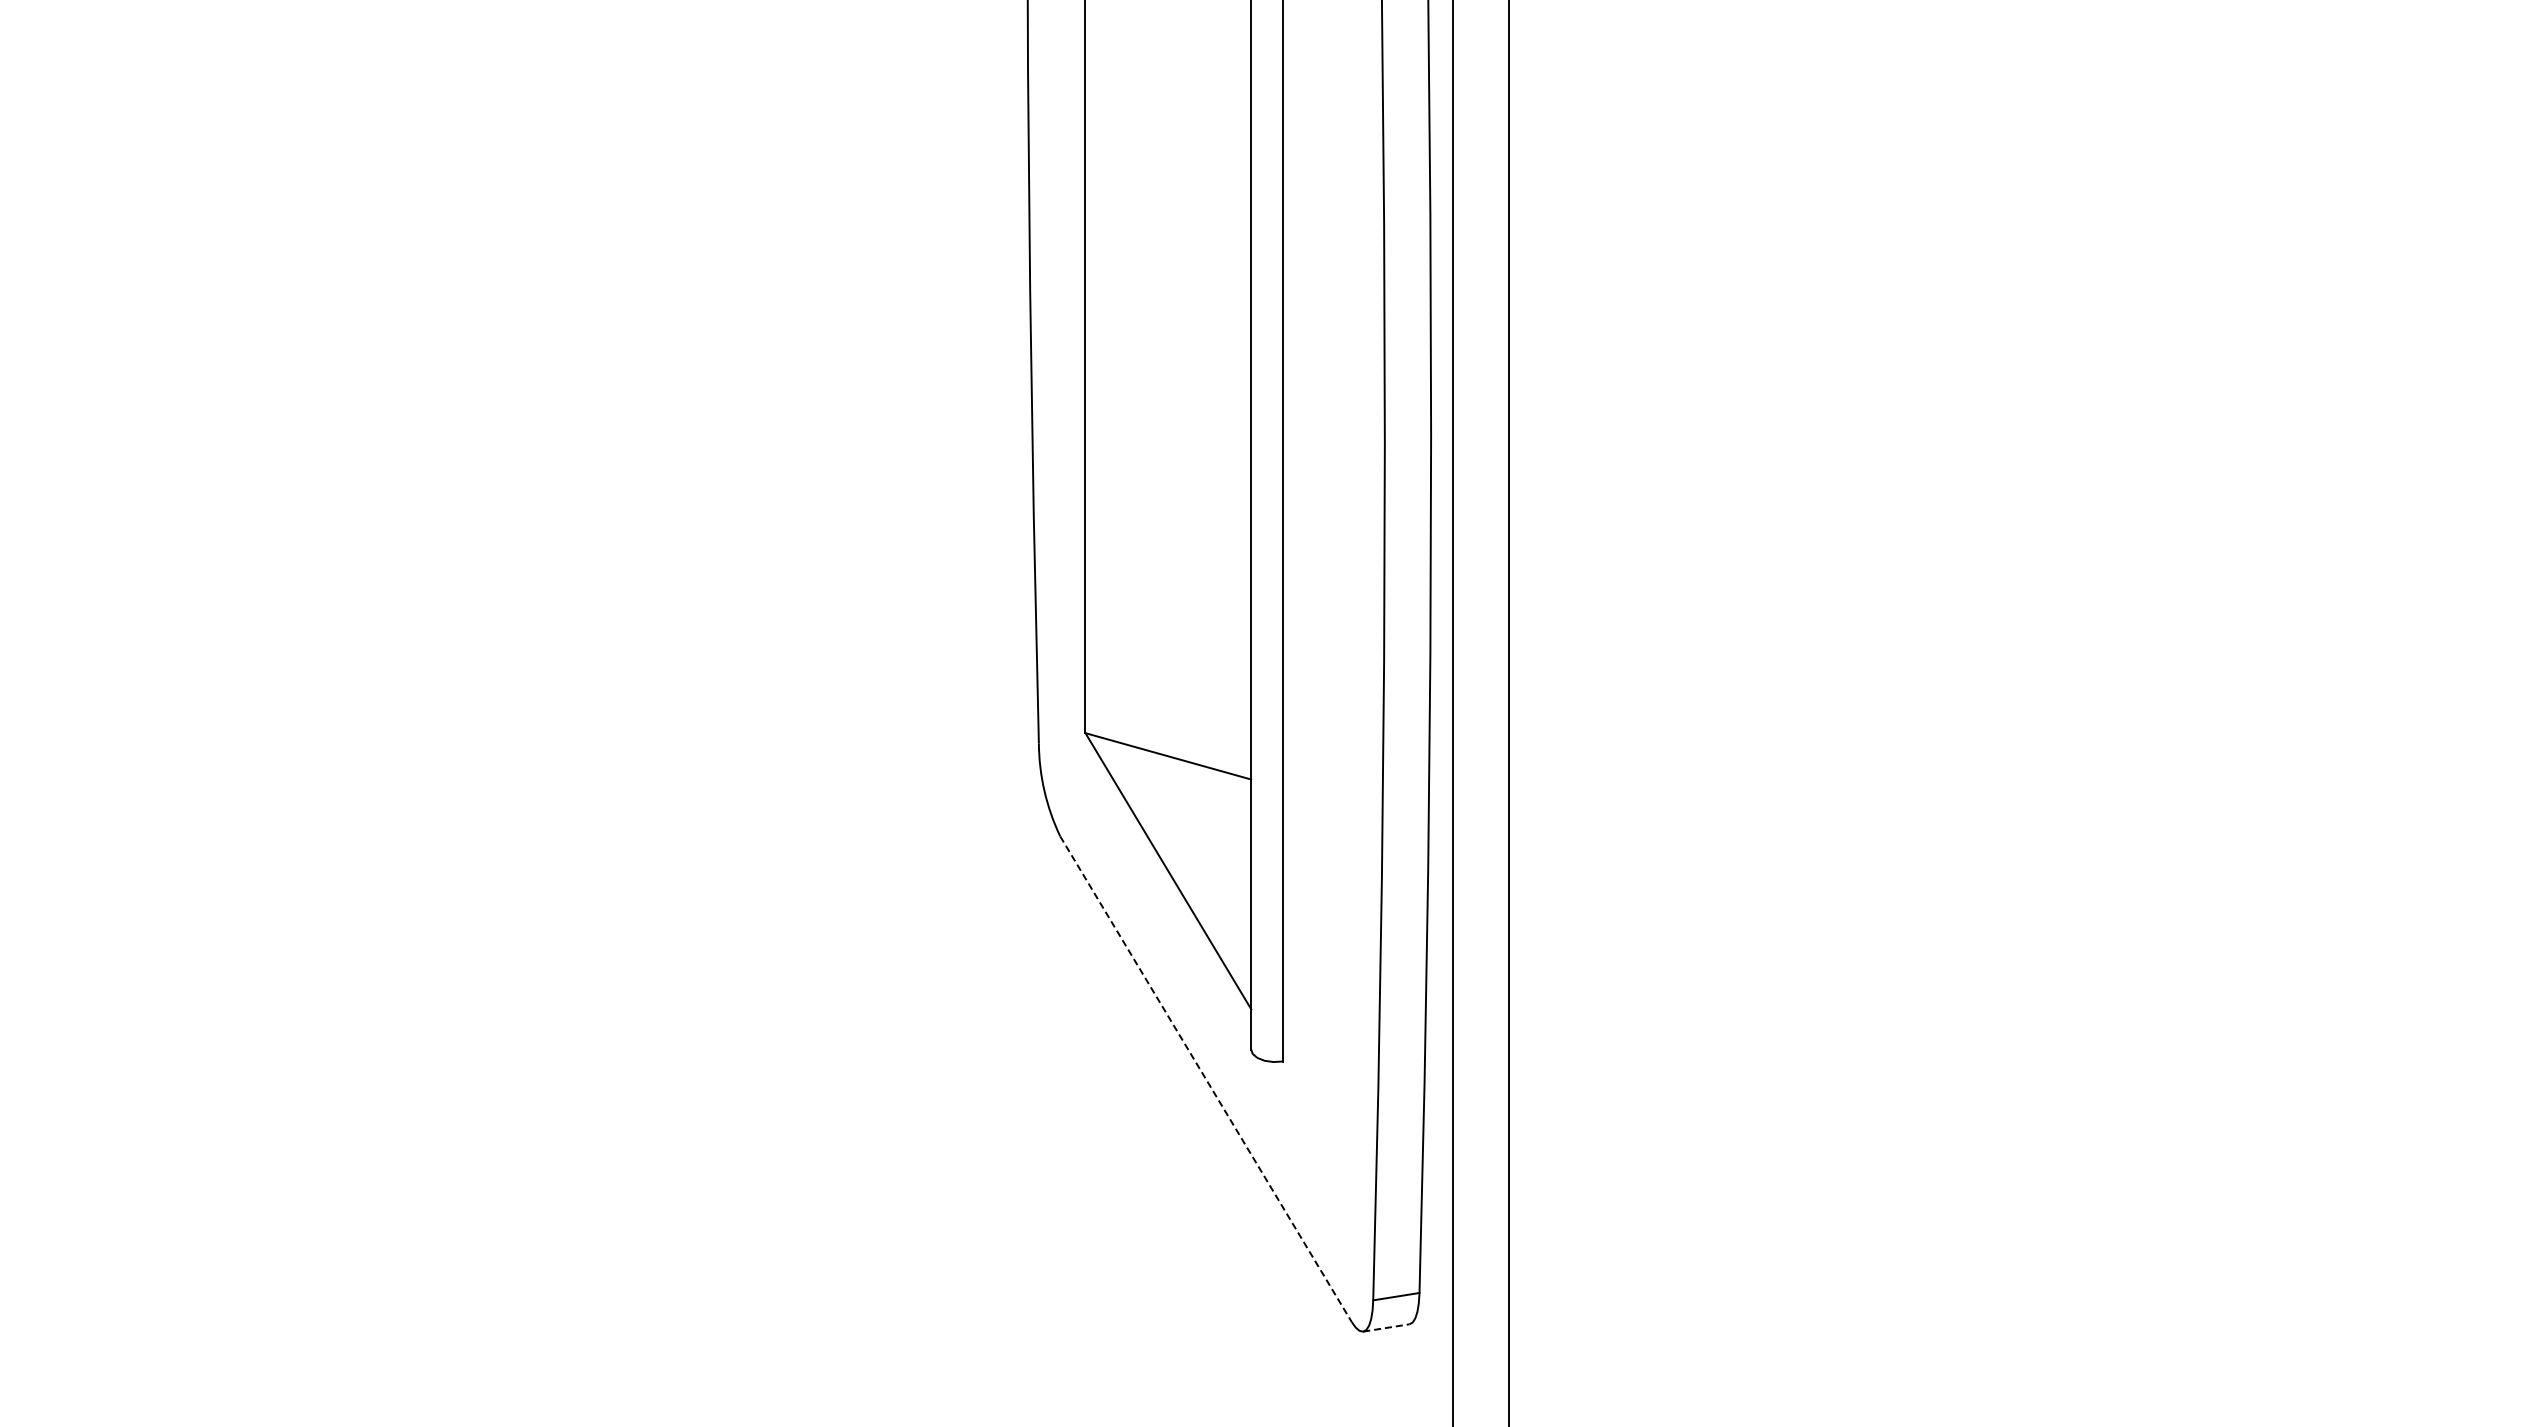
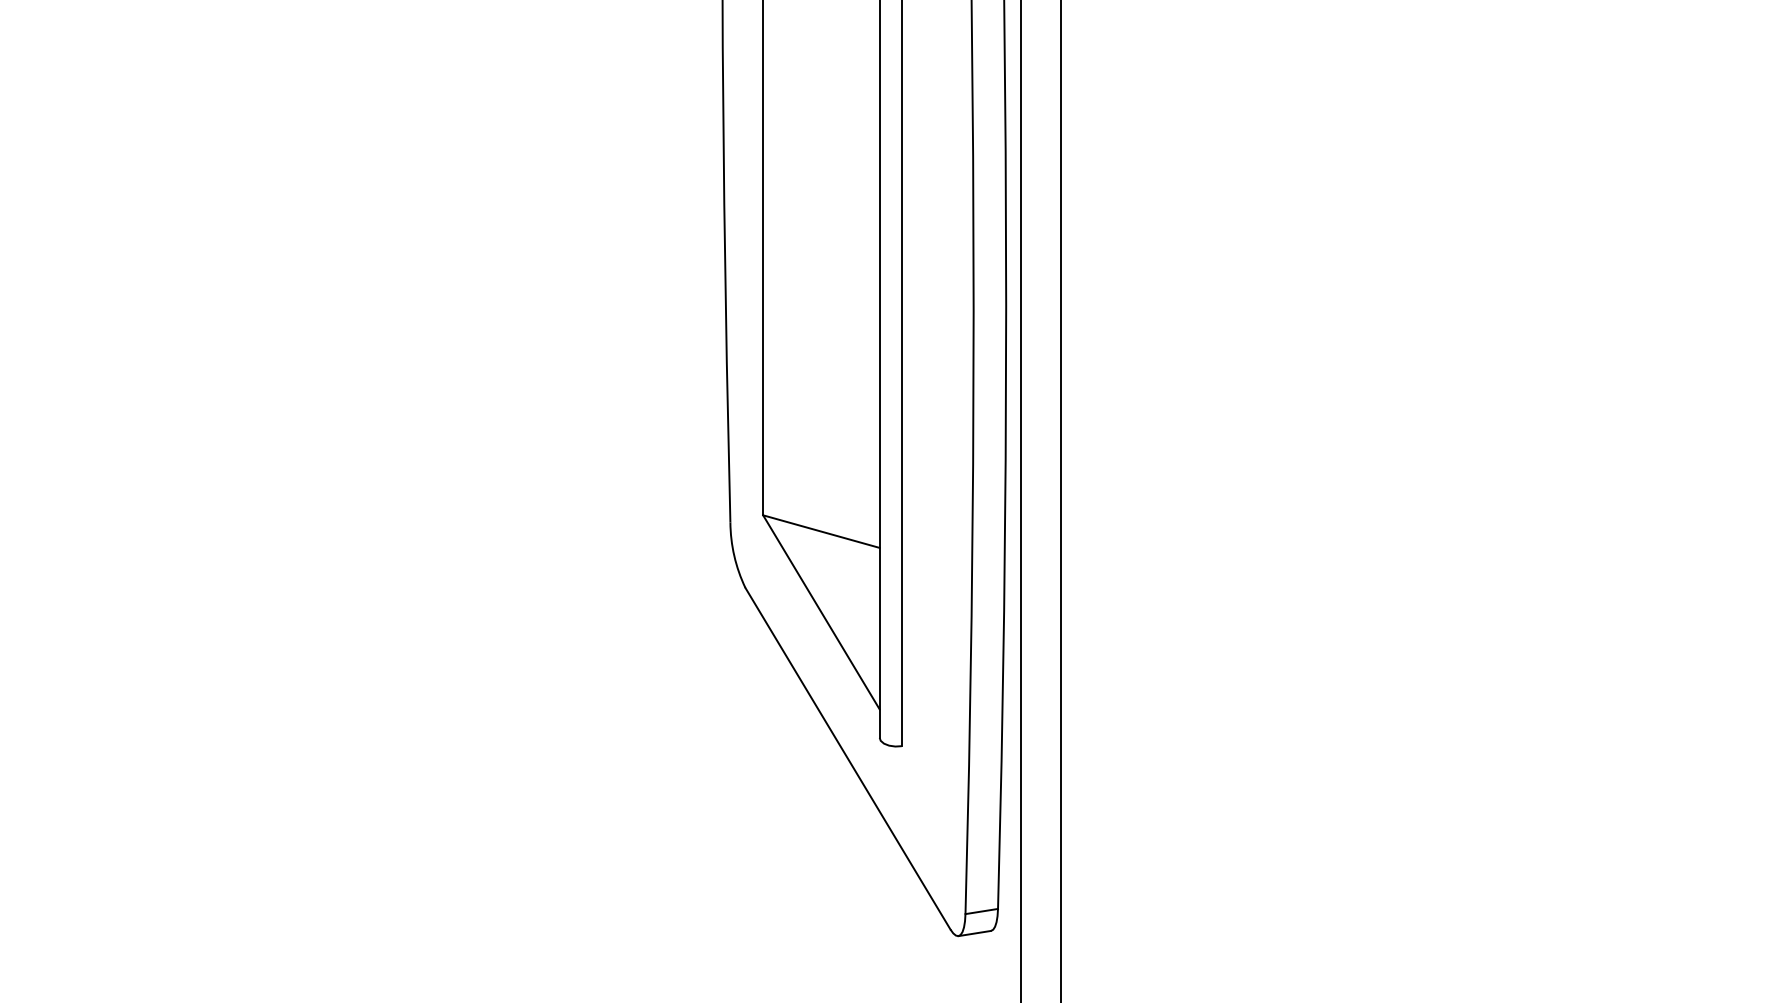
line: (1206, 1079) -> (848, 758), dashed -> solid
line: (1386, 1327) -> (974, 933), dashed -> solid

